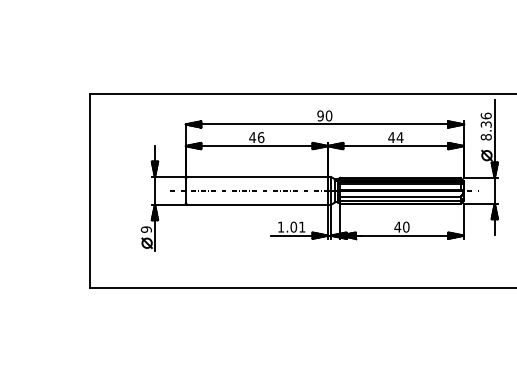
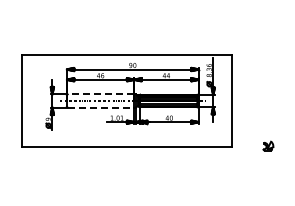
line: (256, 177) -> (100, 94), solid -> dashed
line: (258, 204) -> (101, 107), solid -> dashed

